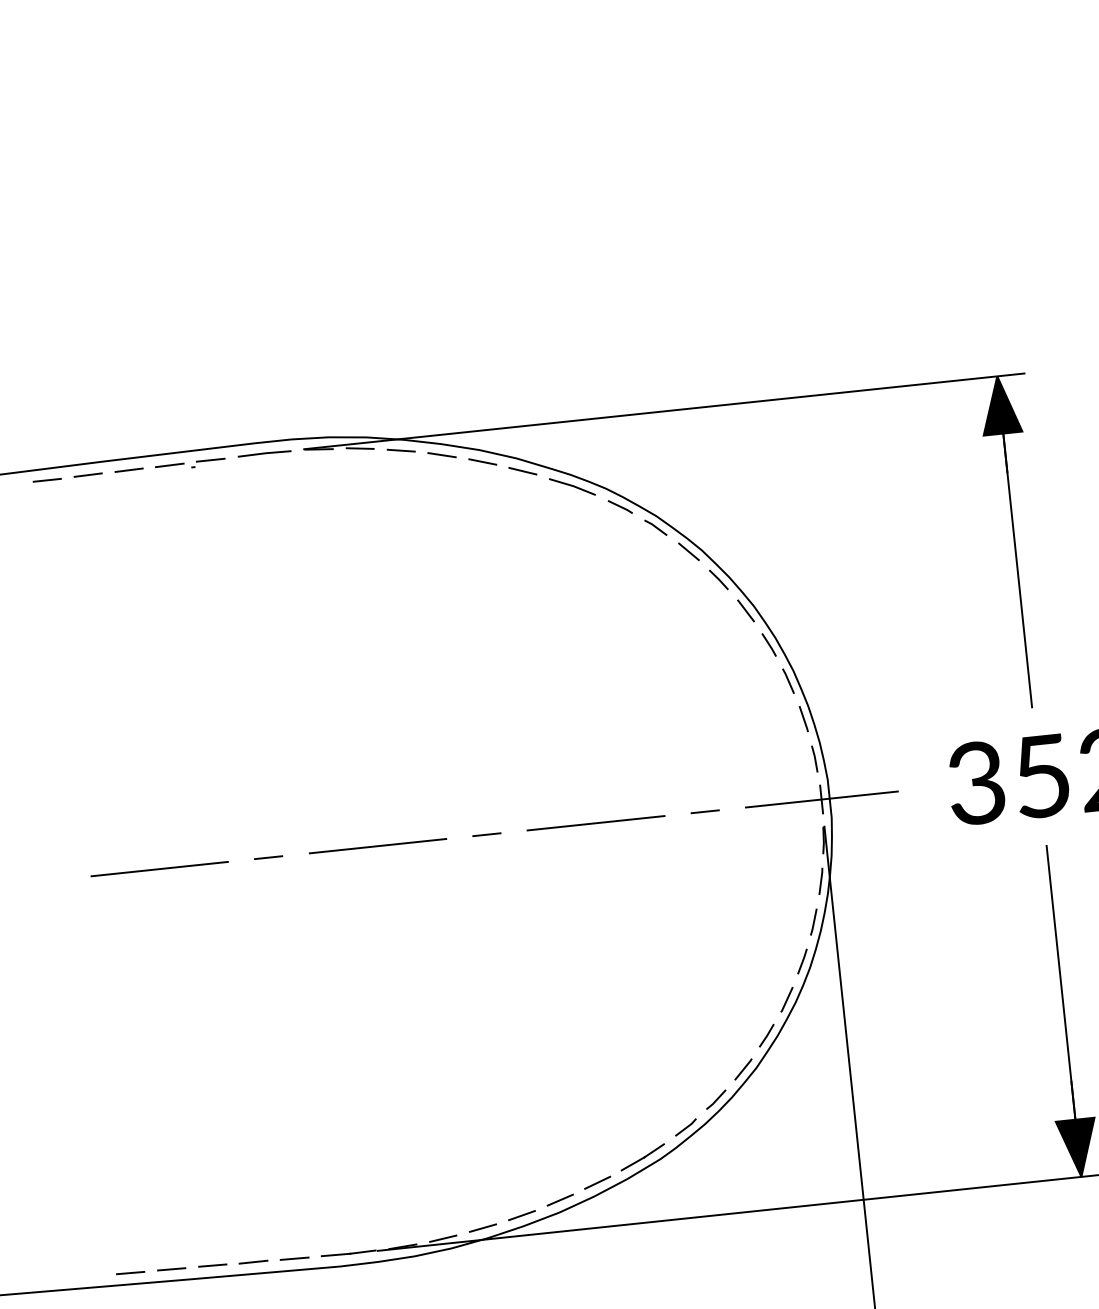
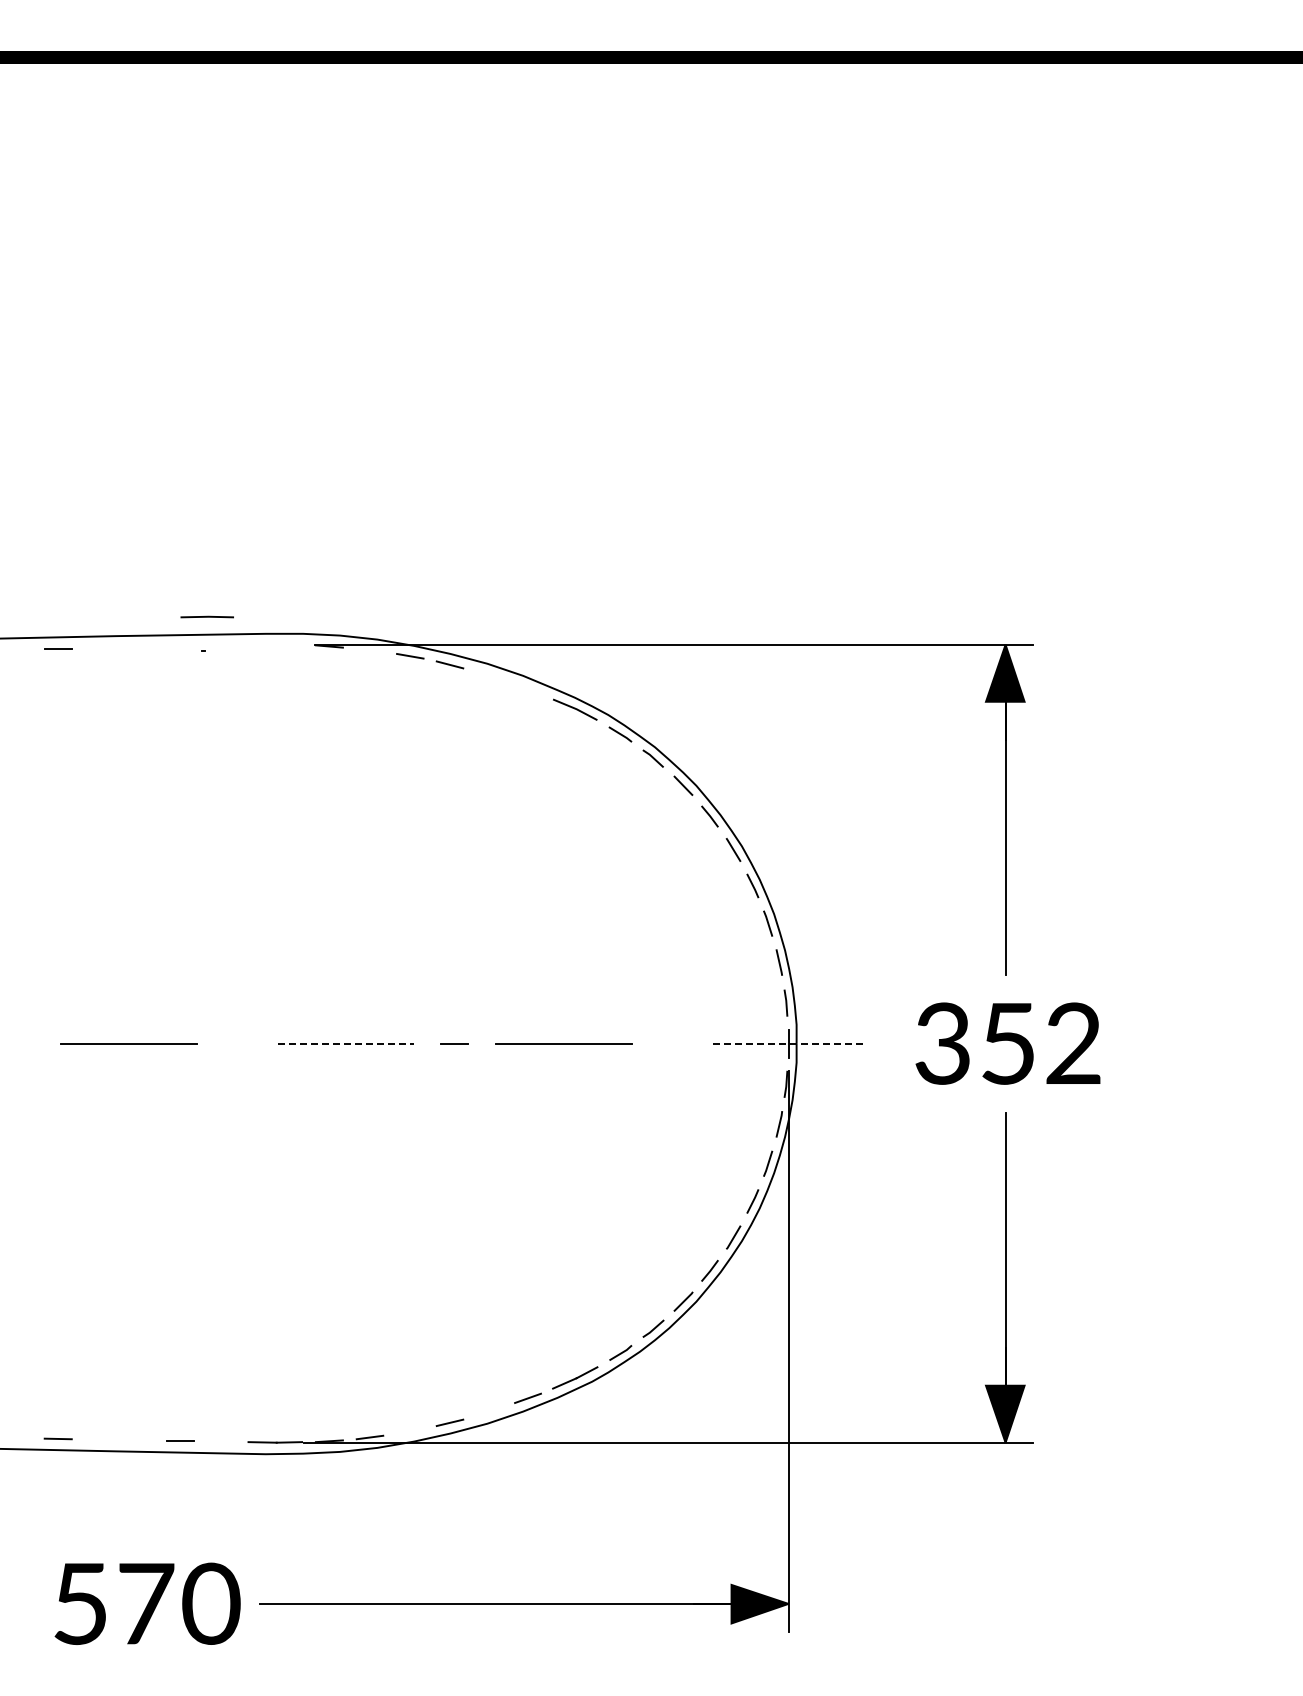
line: (359, 448) -> (369, 649), removed
line: (263, 453) -> (206, 616), moved
line: (210, 459) -> (221, 645), removed
line: (482, 461) -> (489, 675), removed
line: (169, 465) -> (180, 646), removed
line: (128, 470) -> (139, 647), removed
line: (522, 470) -> (527, 688), removed
line: (87, 474) -> (98, 647), removed
line: (821, 799) -> (788, 1043), solid -> dashed
line: (705, 811) -> (672, 1043), removed
line: (378, 845) -> (346, 1043), solid -> dashed
line: (267, 857) -> (236, 1043), removed
line: (560, 1200) -> (489, 1411), removed
line: (483, 1227) -> (410, 1430), removed
line: (294, 1258) -> (221, 1441), removed
line: (212, 1265) -> (139, 1439), removed
line: (171, 1269) -> (98, 1439), removed

